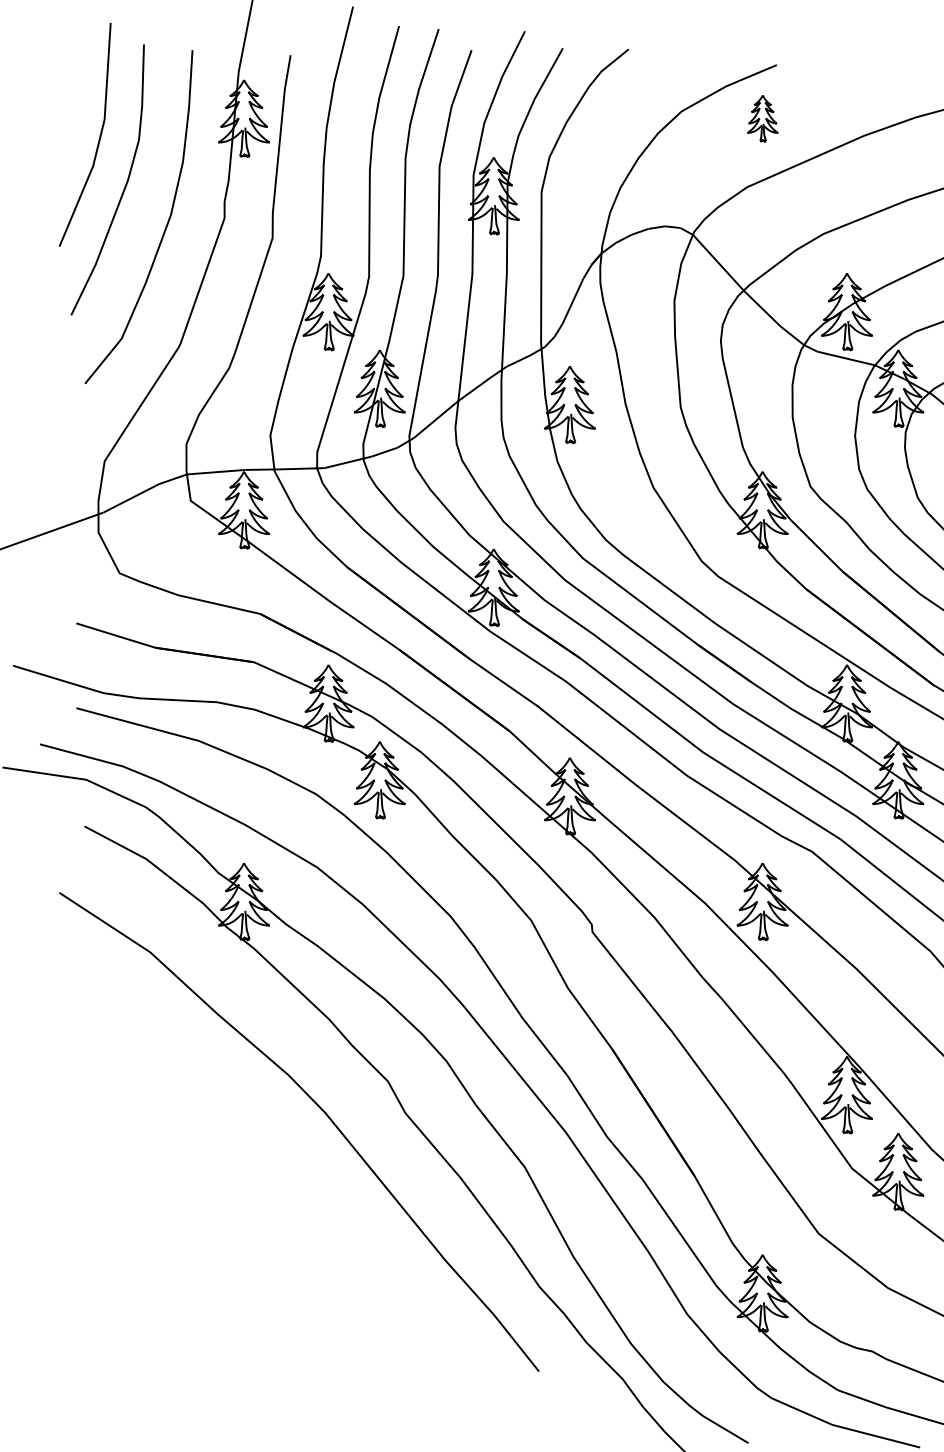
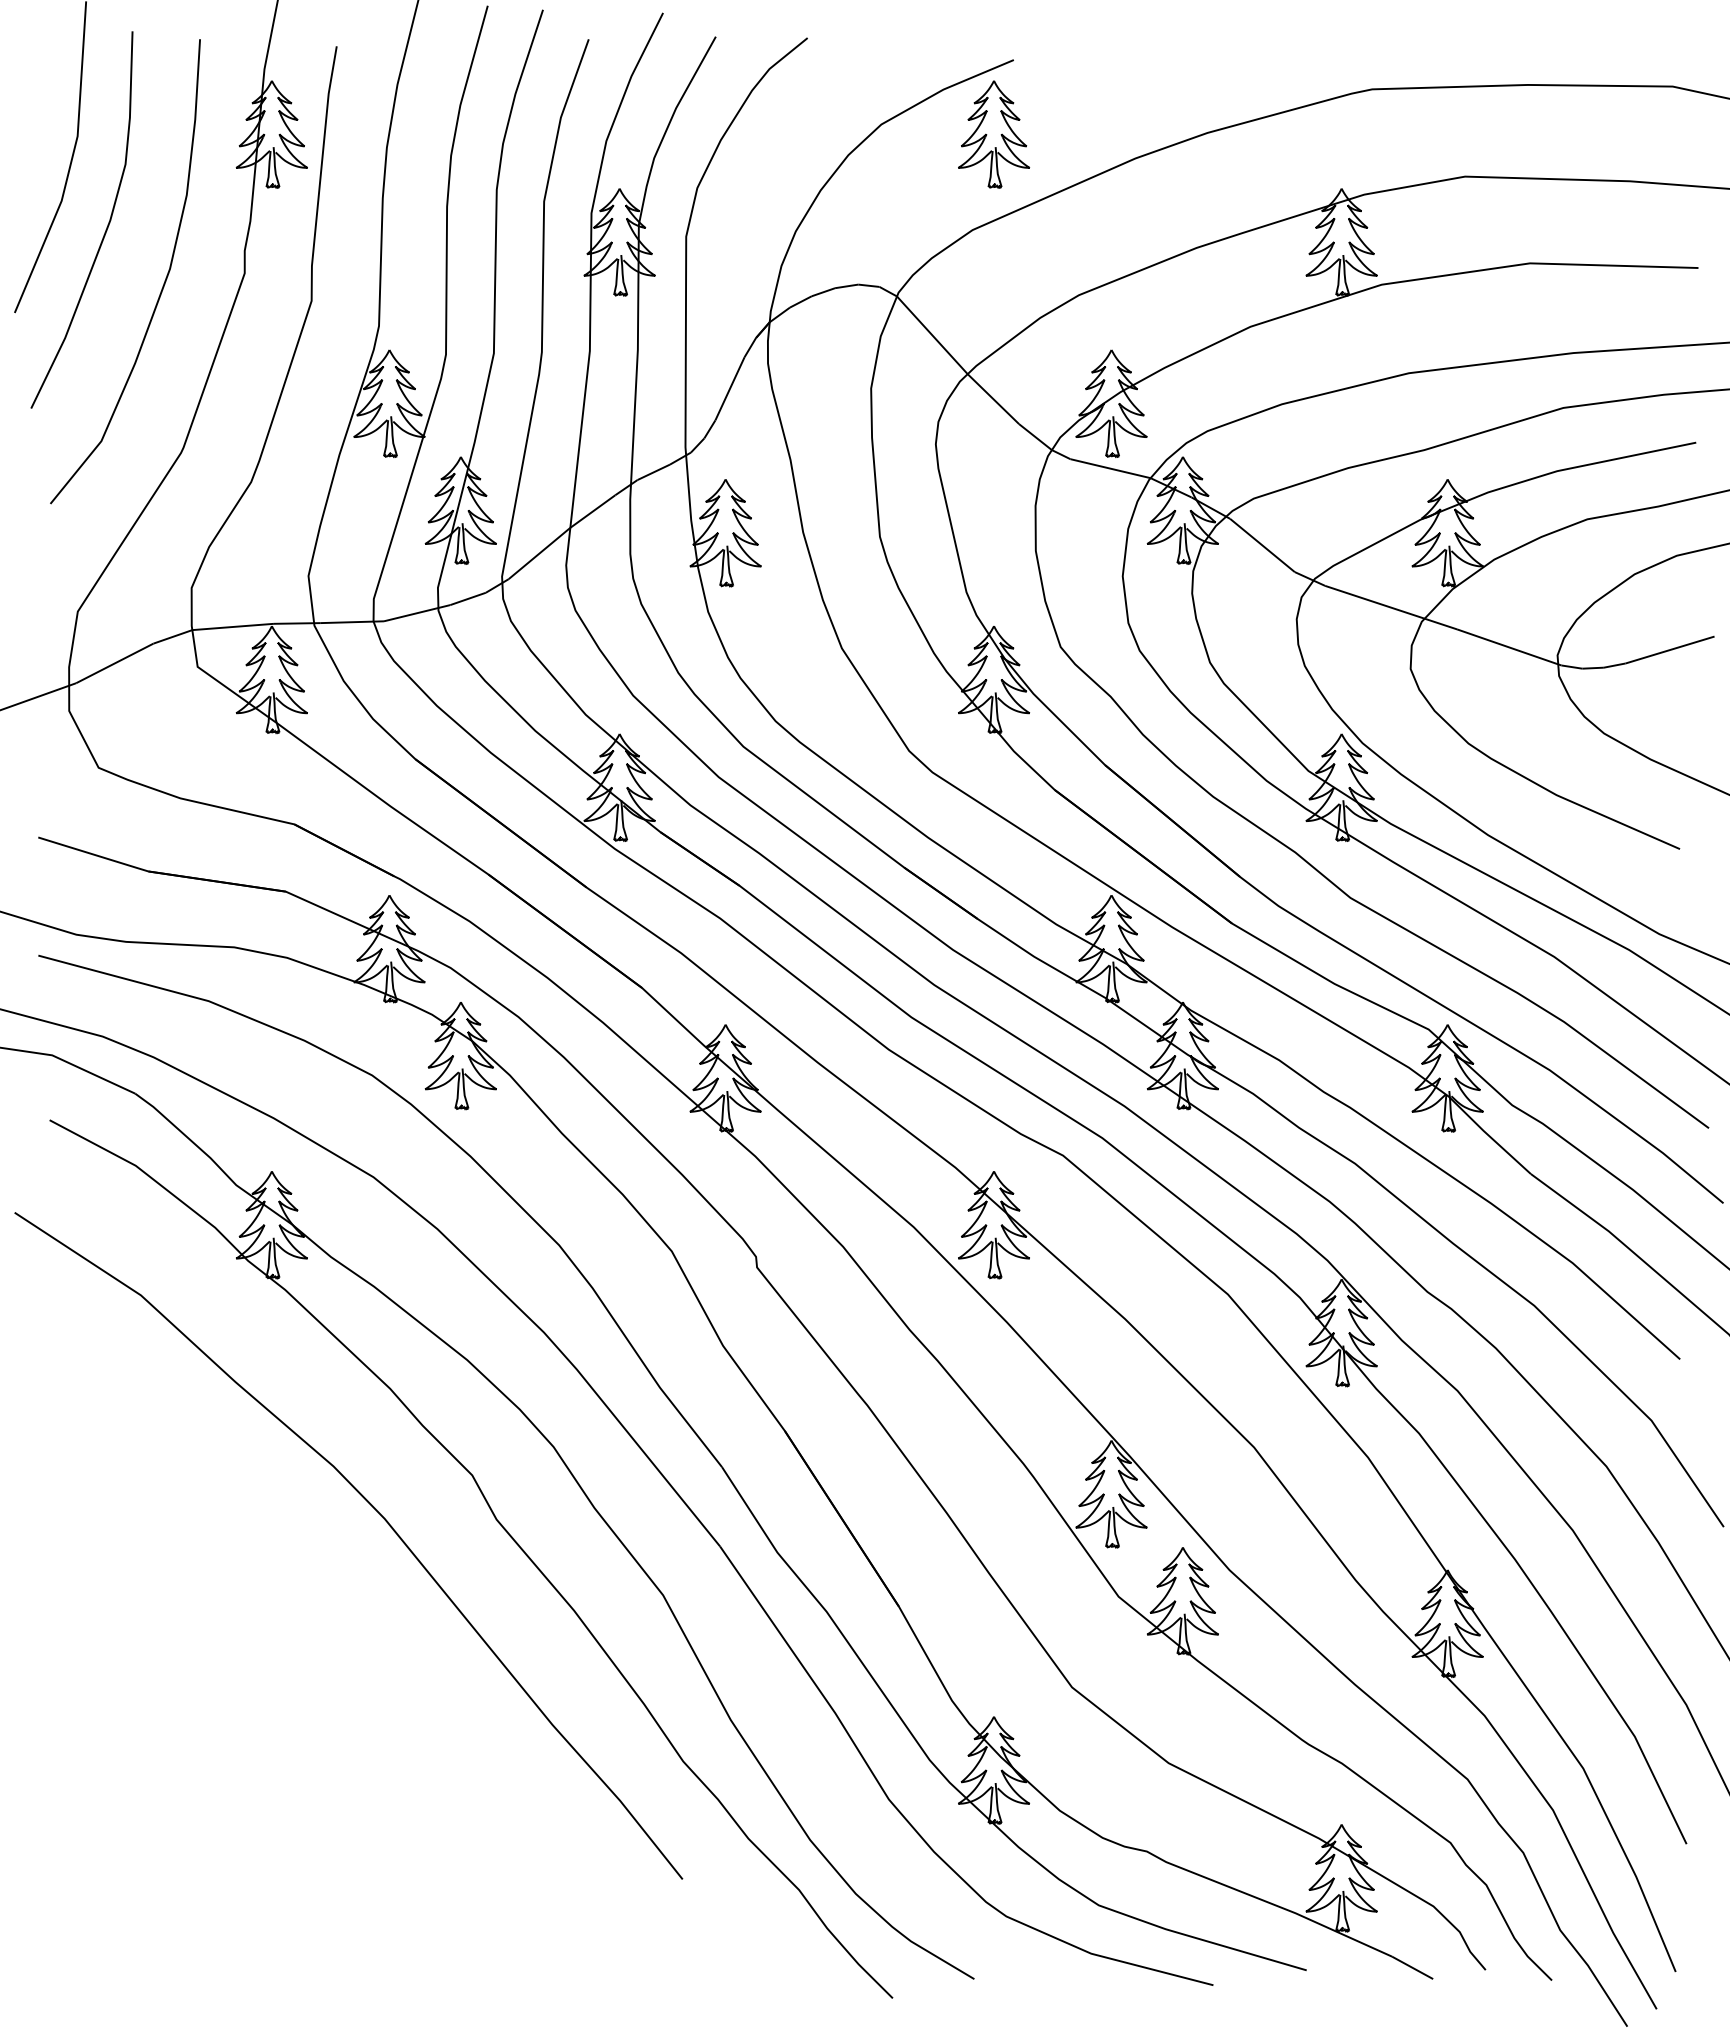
part: (762, 118) -> (994, 134), size x1.67

